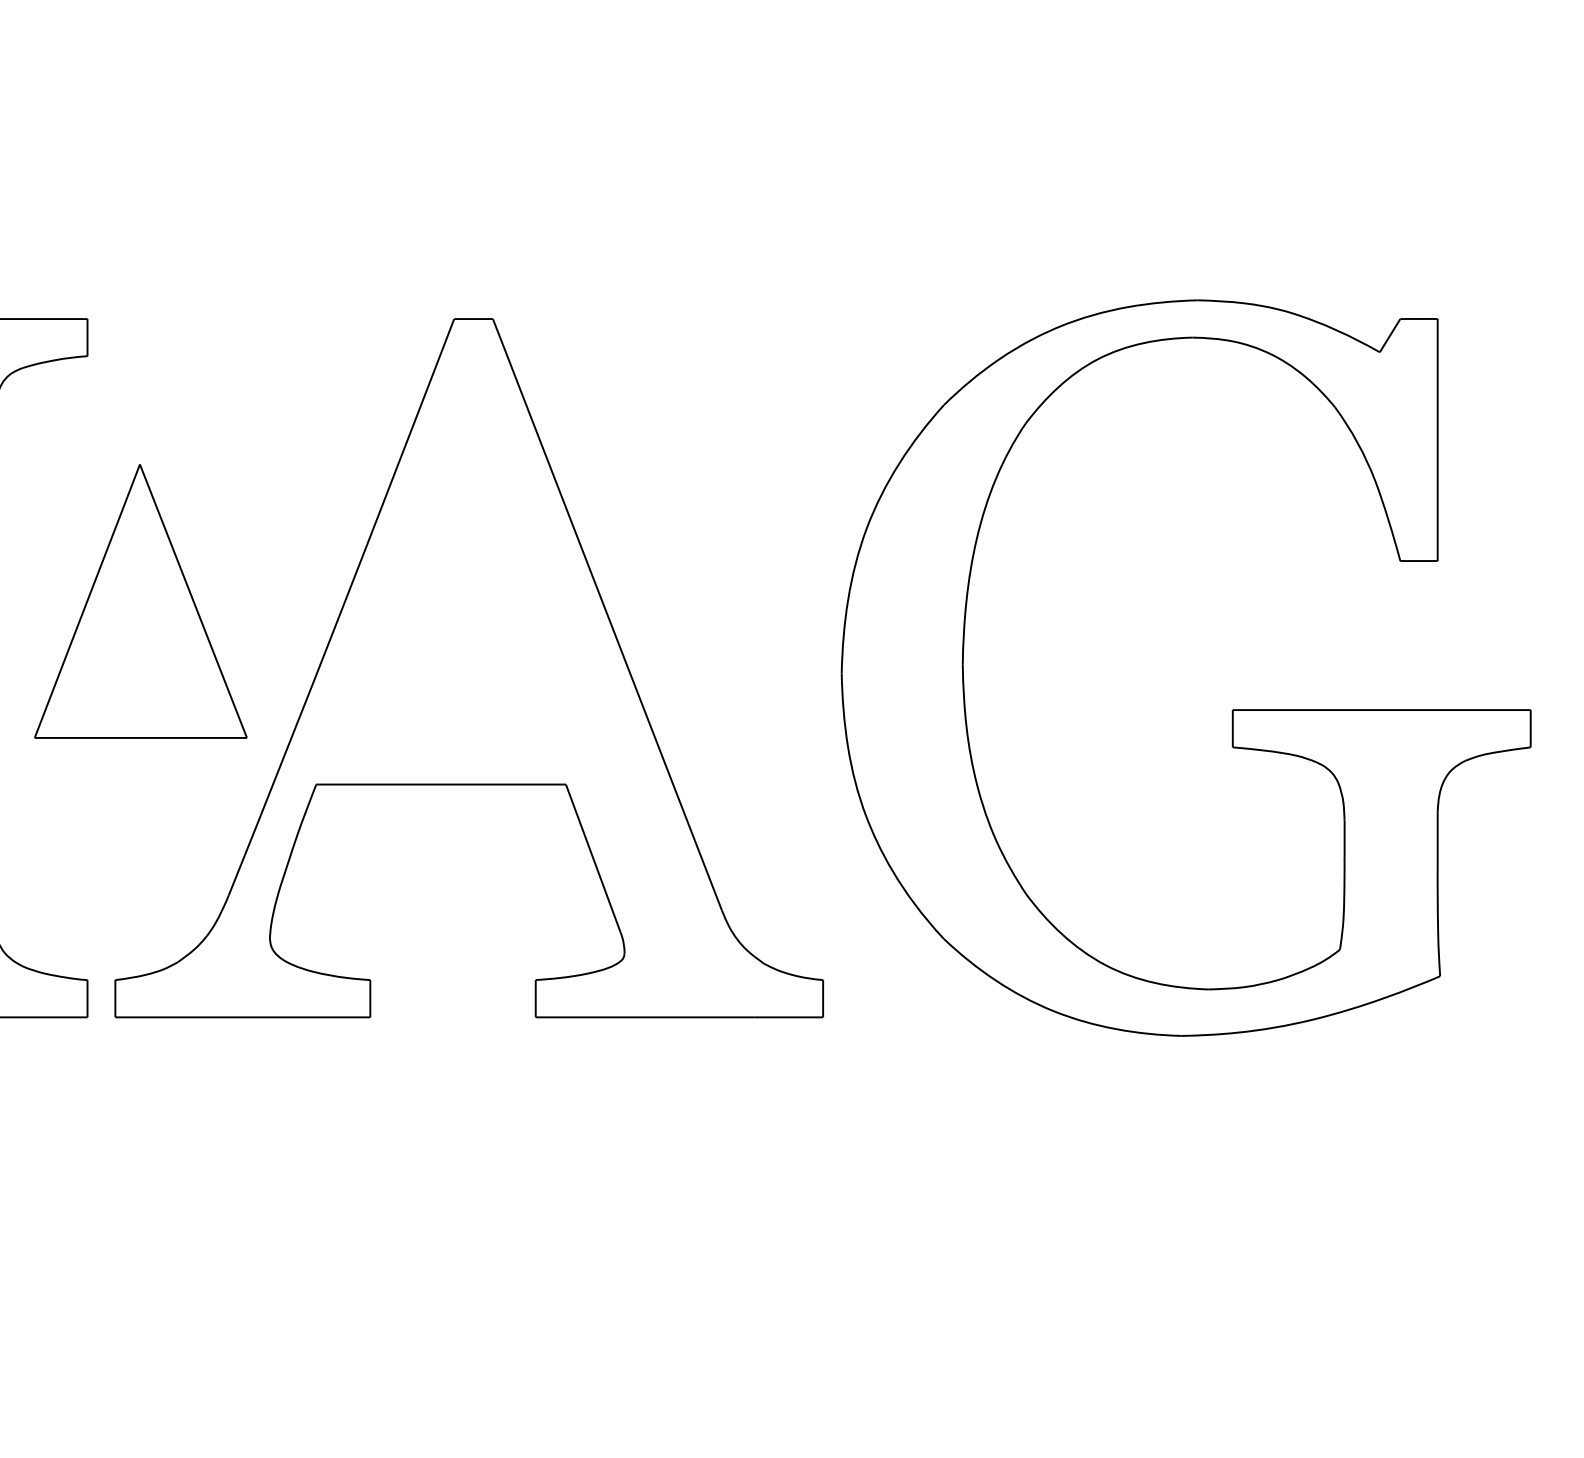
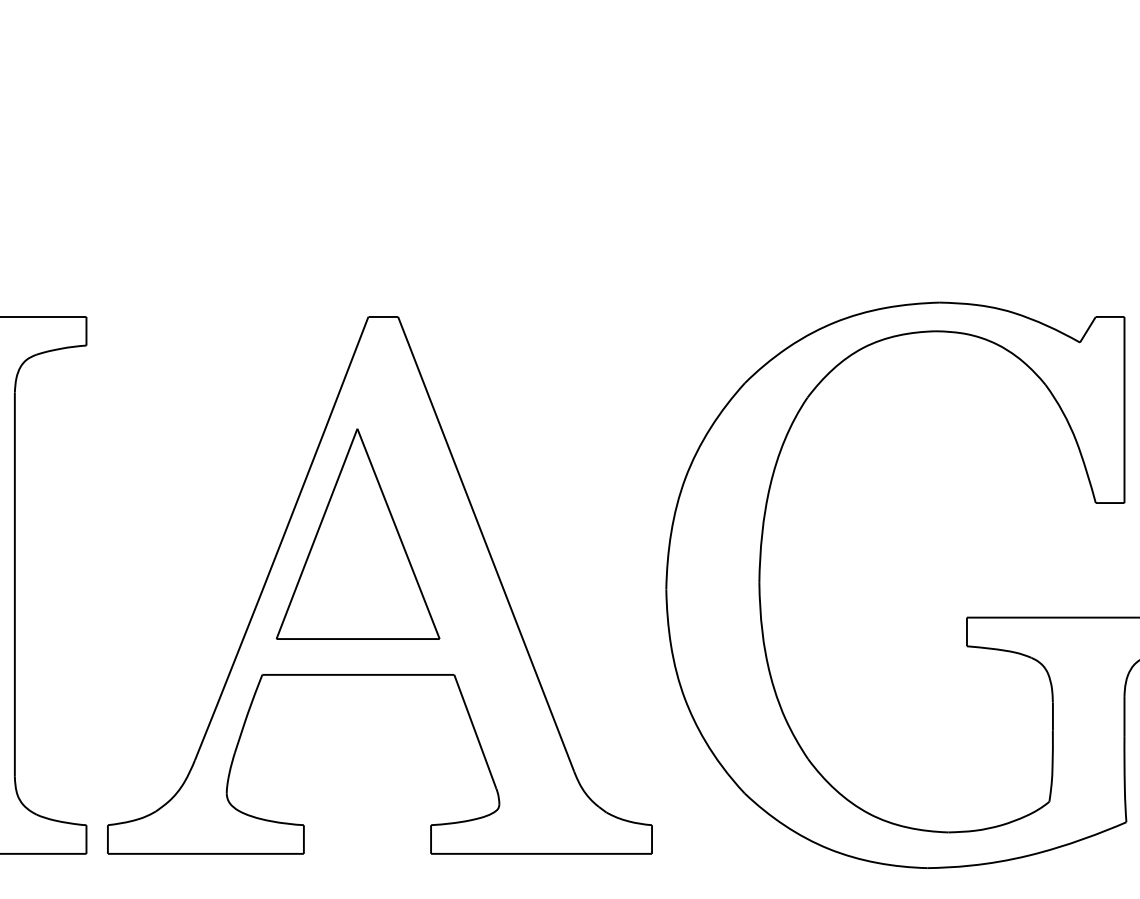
part: (140, 601) -> (357, 534), moved

